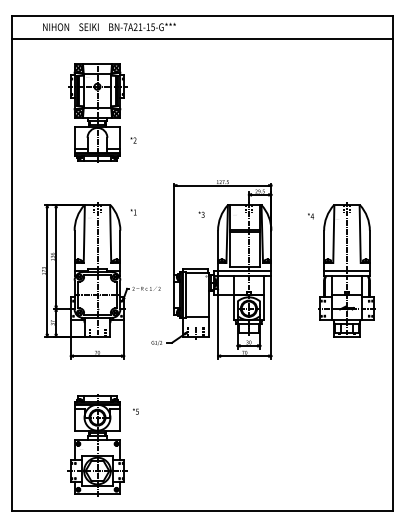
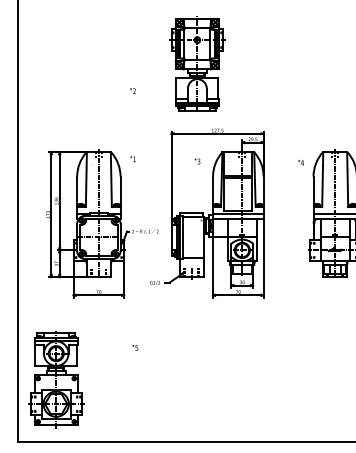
part: (97, 112) -> (197, 64), moved
part: (97, 445) -> (56, 379), moved

